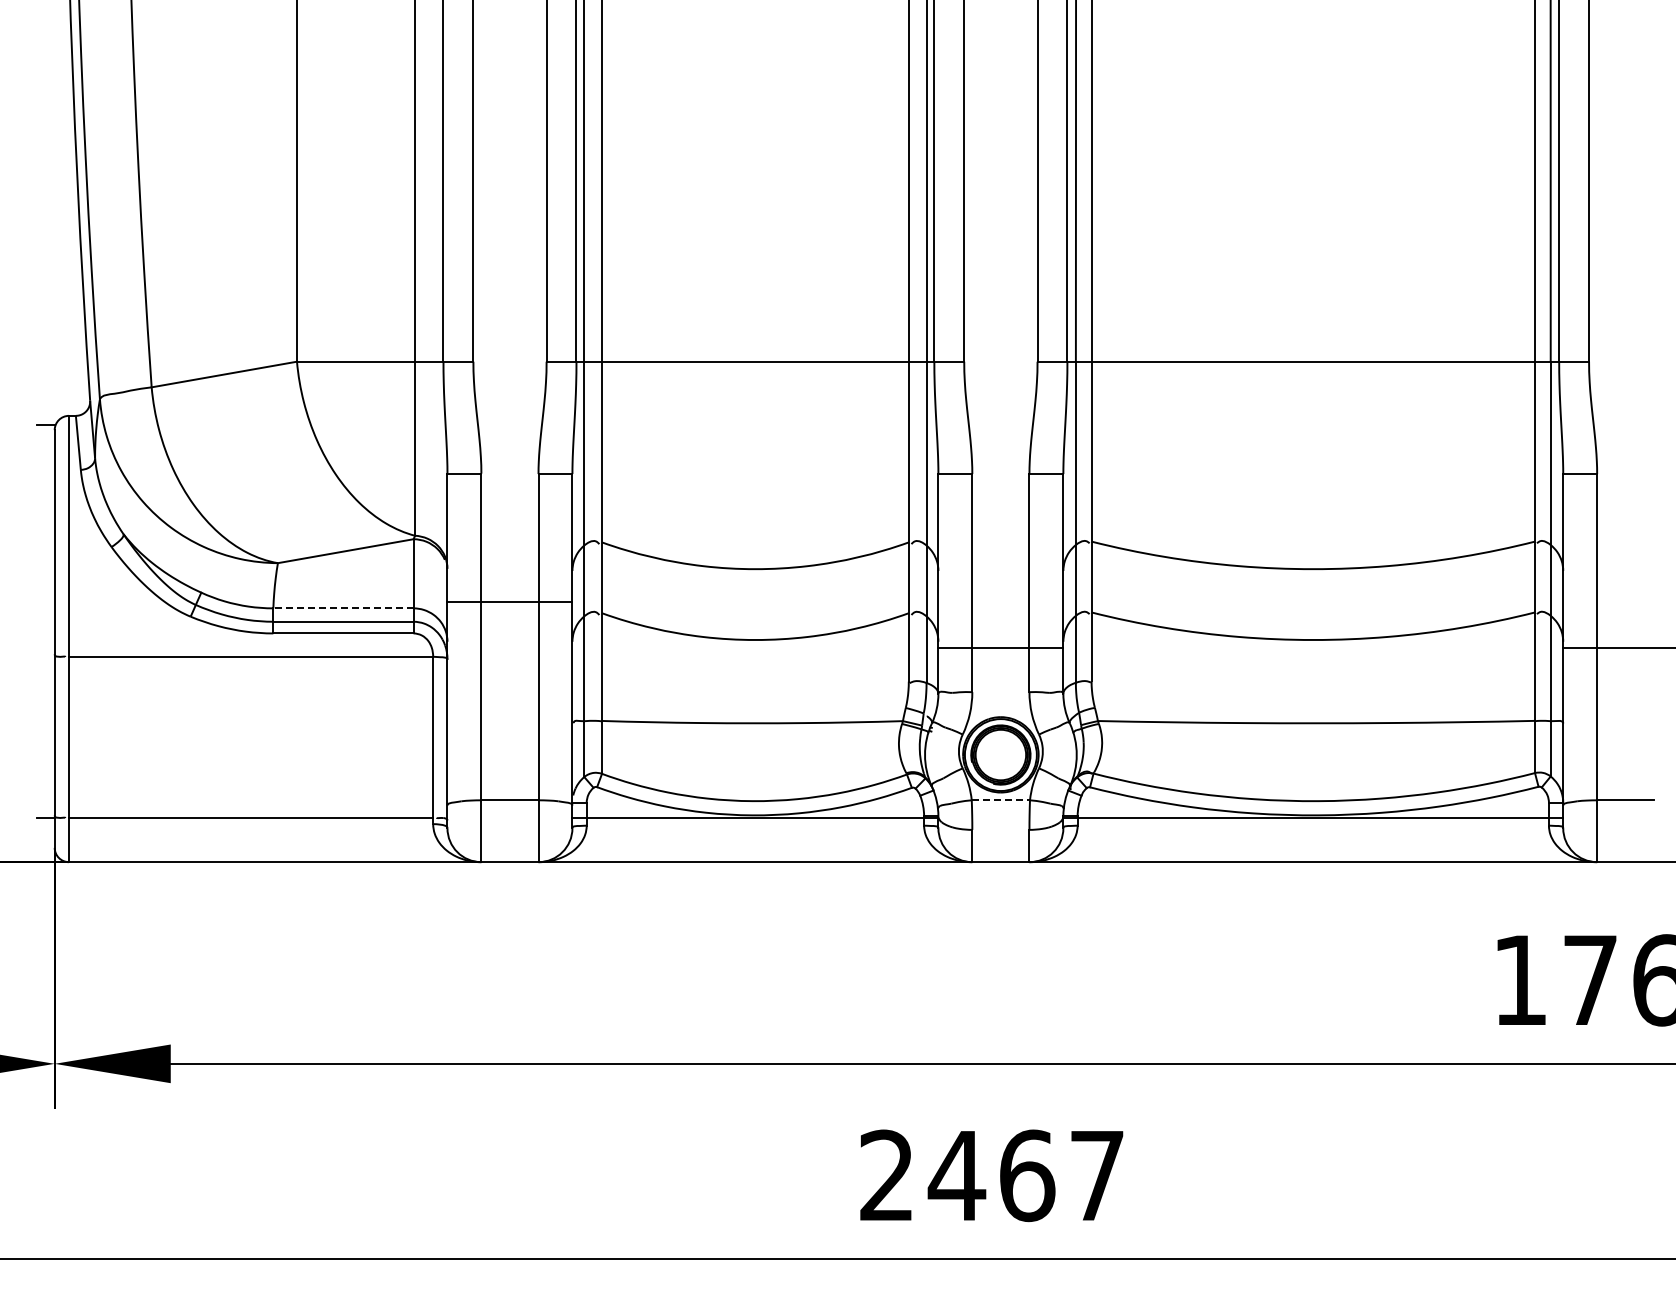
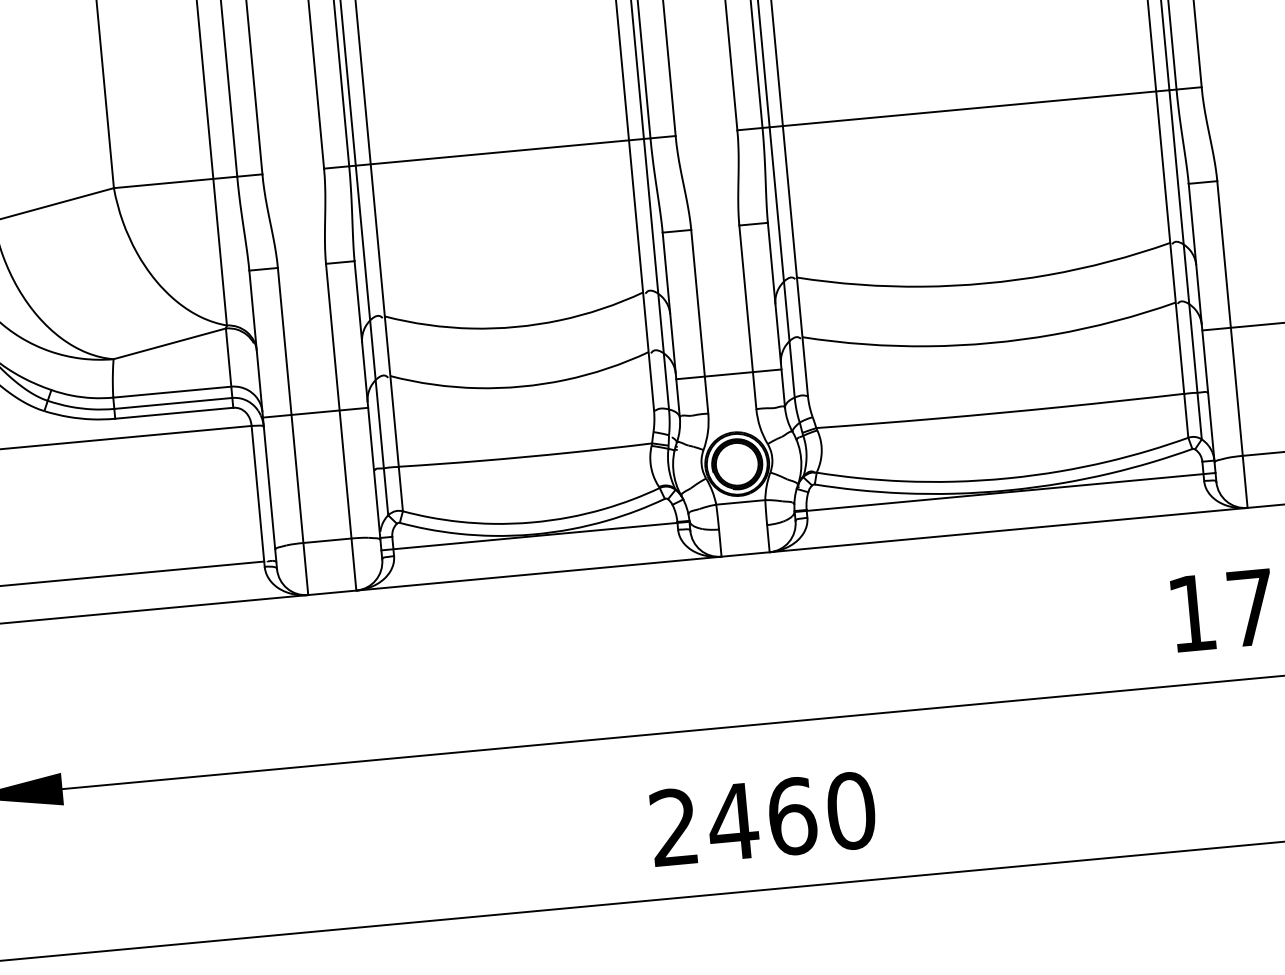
line: (509, 602) -> (315, 412), moved
line: (342, 608) -> (171, 392), dashed -> solid
line: (1001, 800) -> (741, 502), dashed -> solid
text: (1097, 1175) -> (851, 810), 2467 -> 2460

